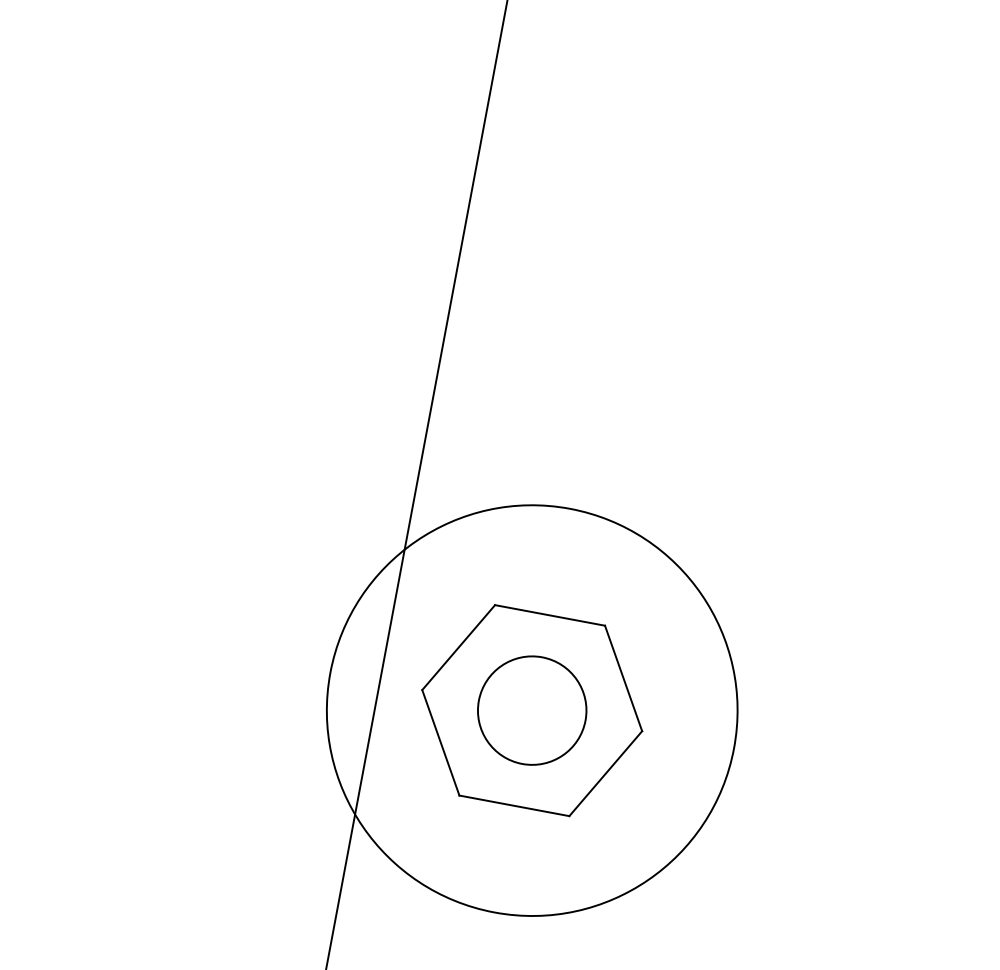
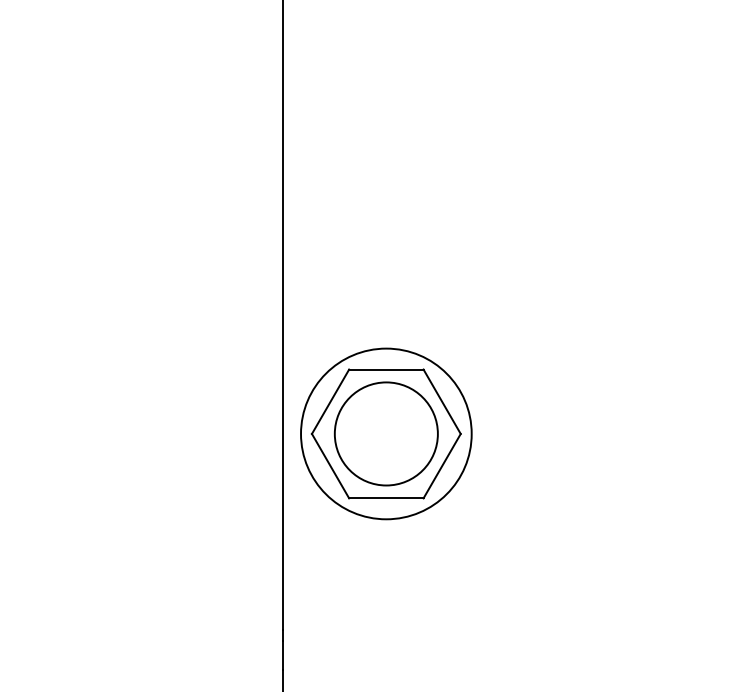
circle: (531, 709) -> (385, 433), size x1.43
circle: (532, 709) -> (386, 433), size x0.62

